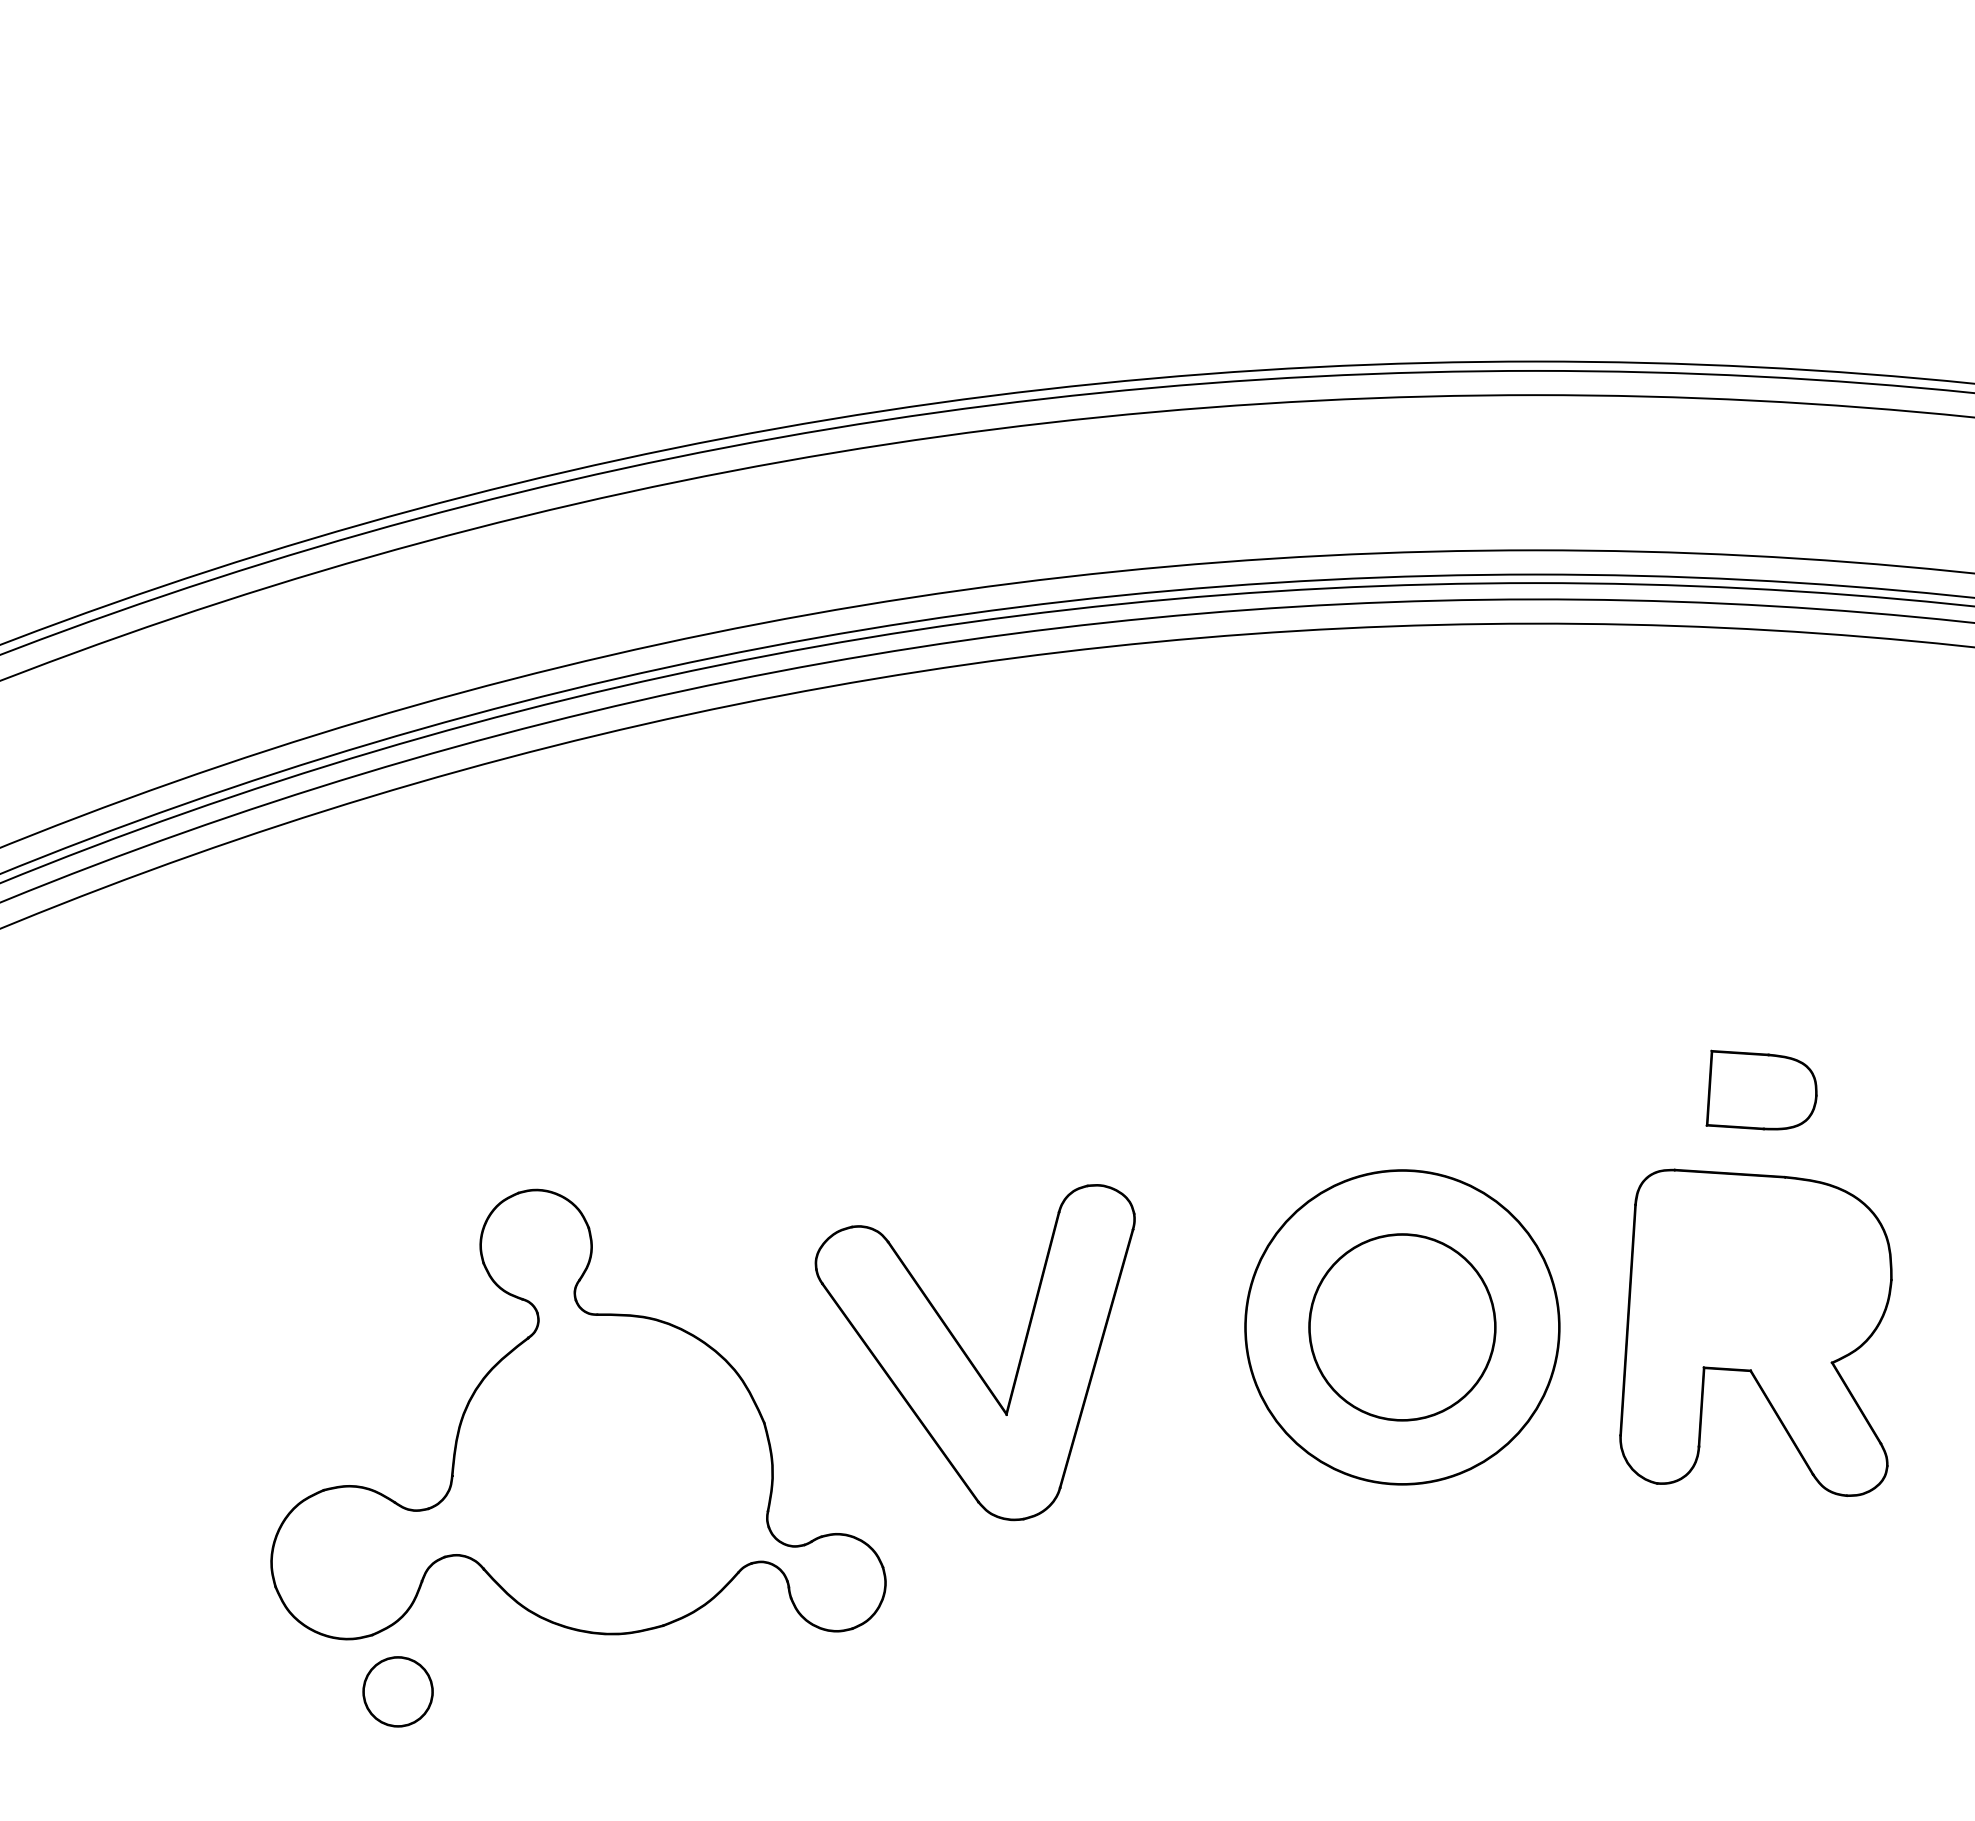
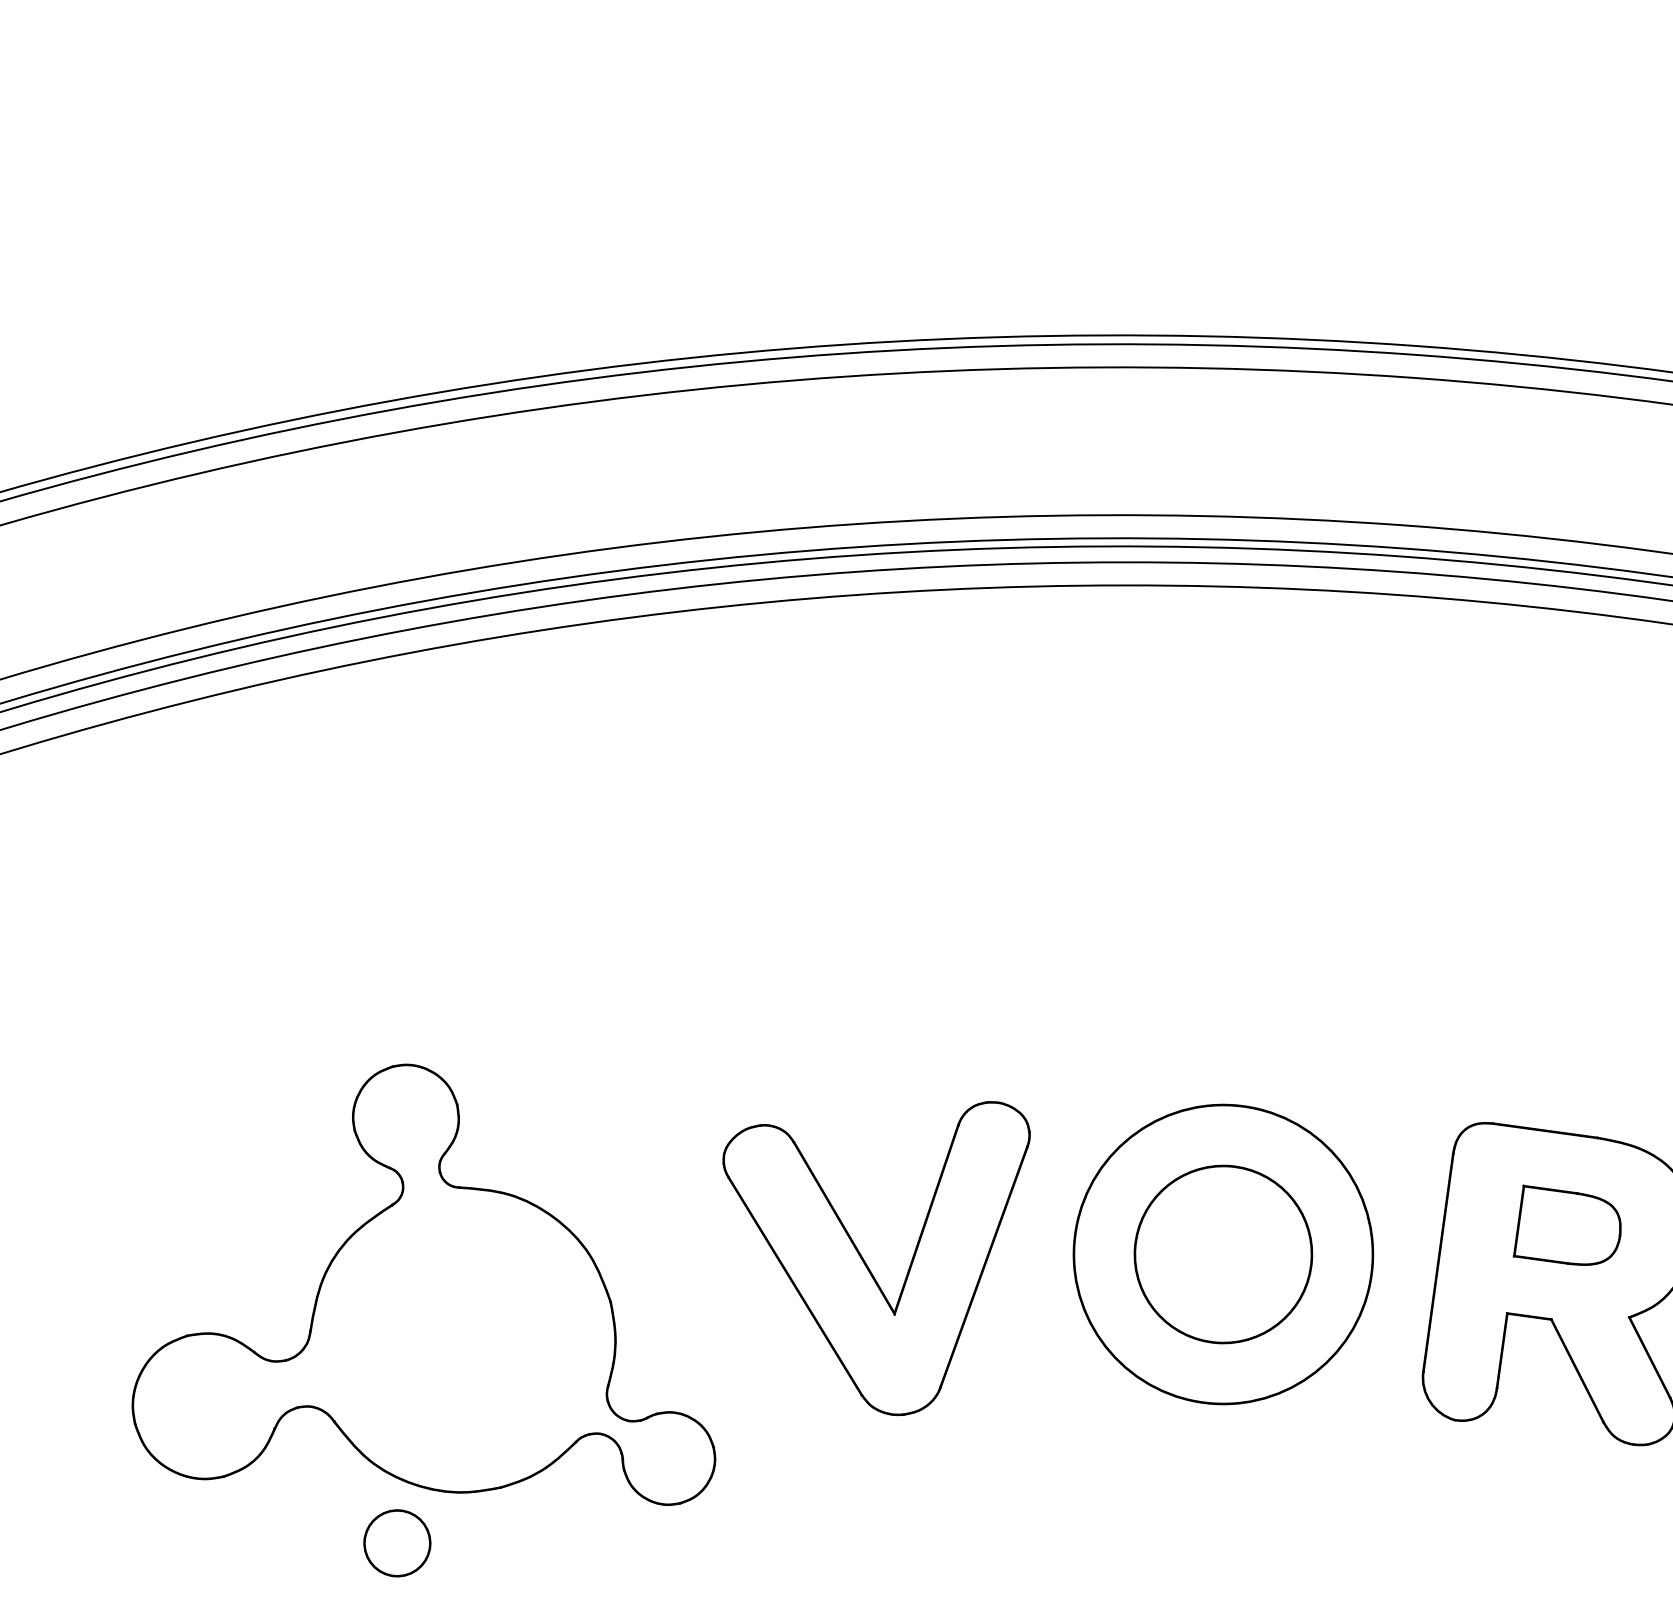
part: (1761, 1089) -> (1568, 1225), moved
part: (969, 1357) -> (863, 1257), moved
circle: (397, 1691) -> (396, 1542), moved

